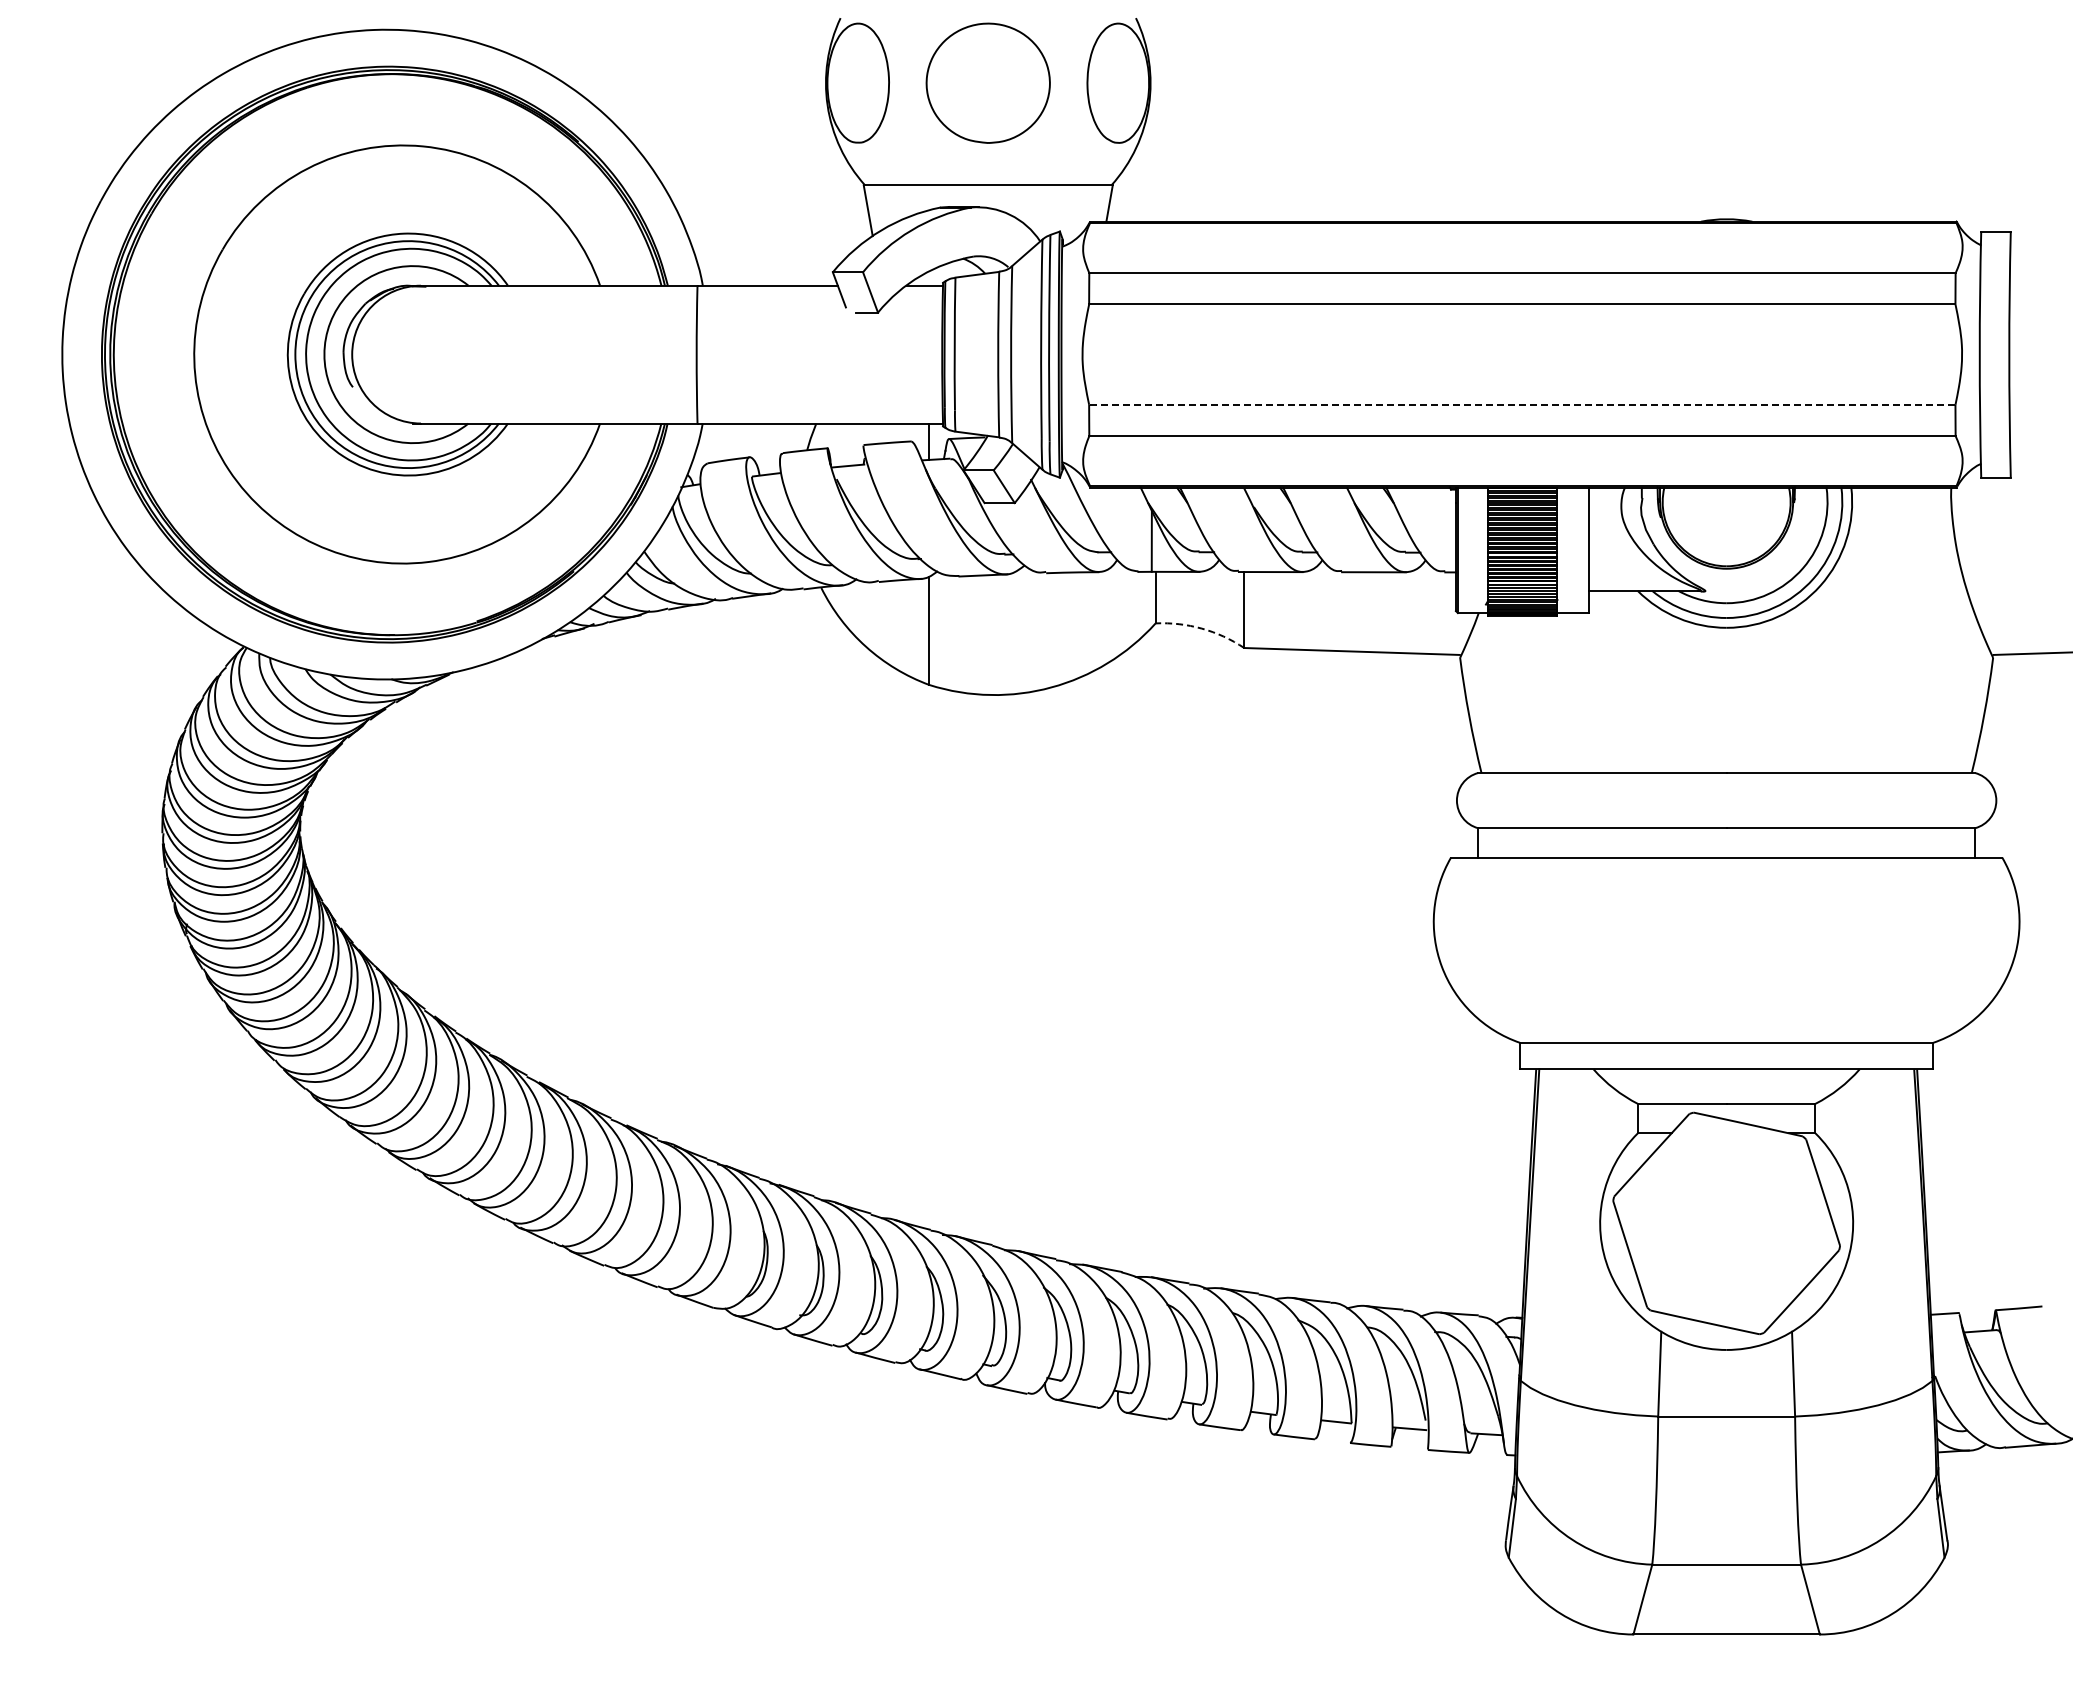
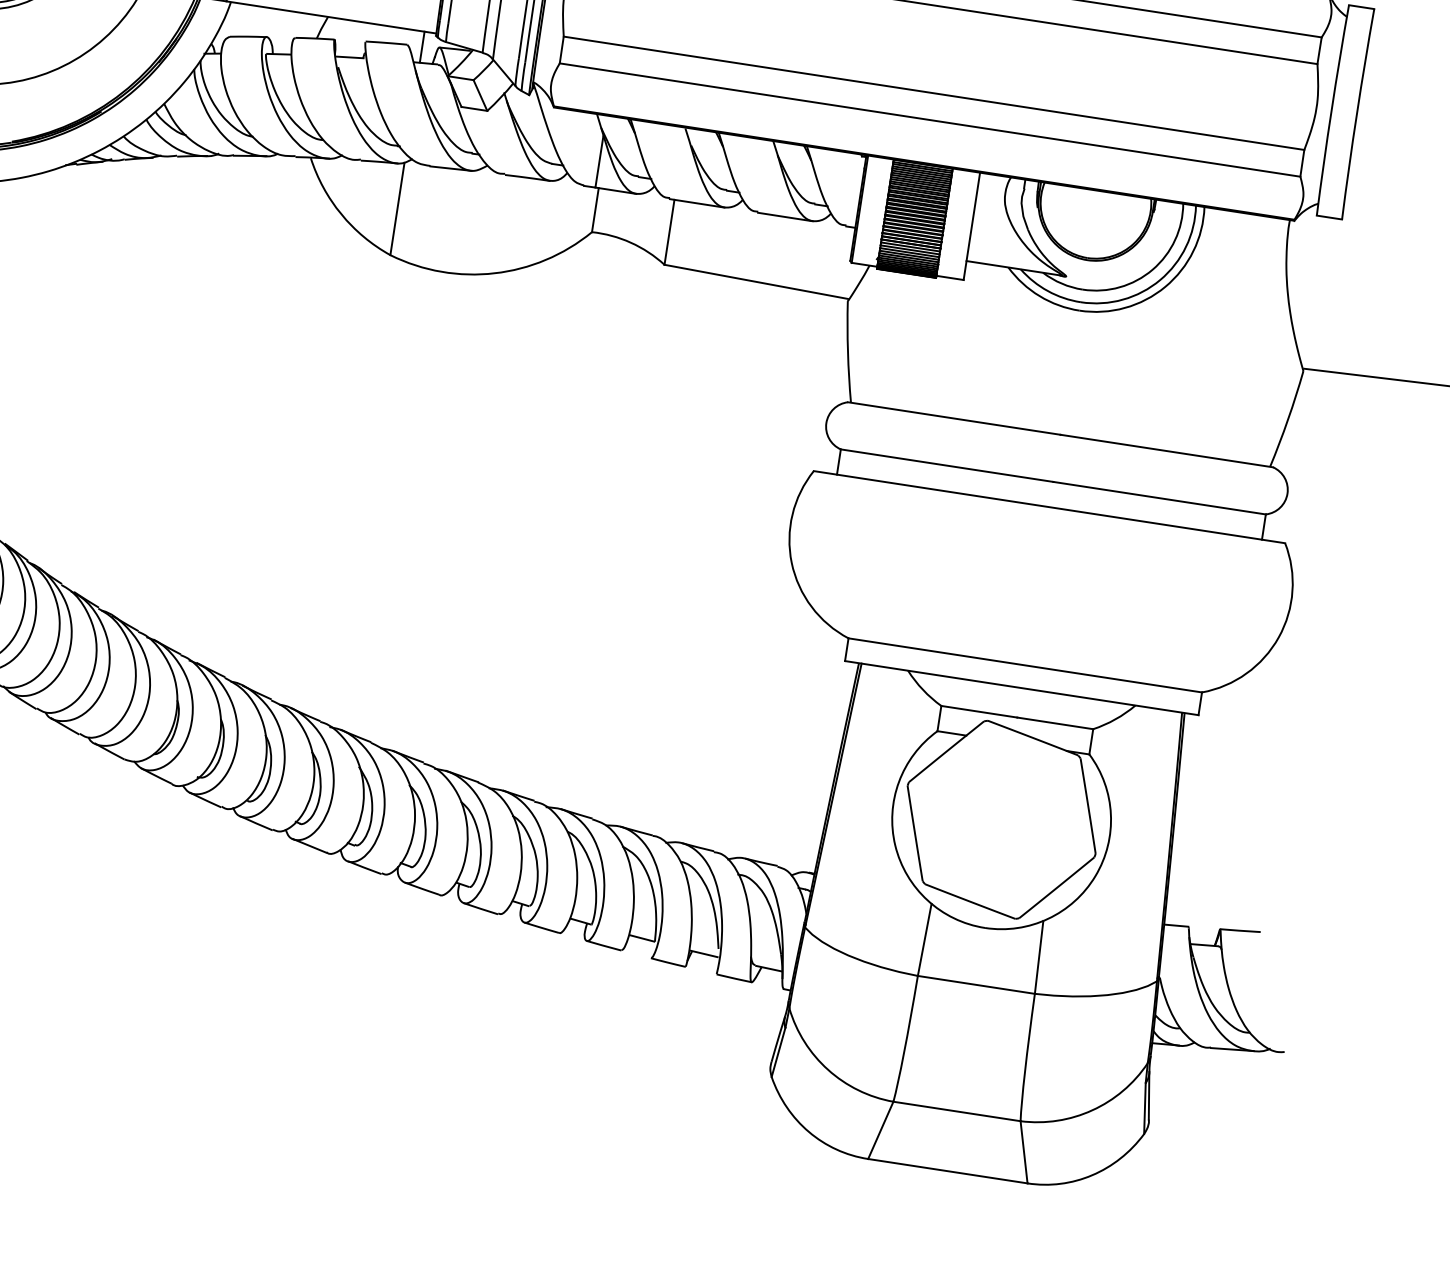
line: (1521, 404) -> (933, 92), dashed -> solid
arc: (1201, 628) -> (630, 242), dashed -> solid

